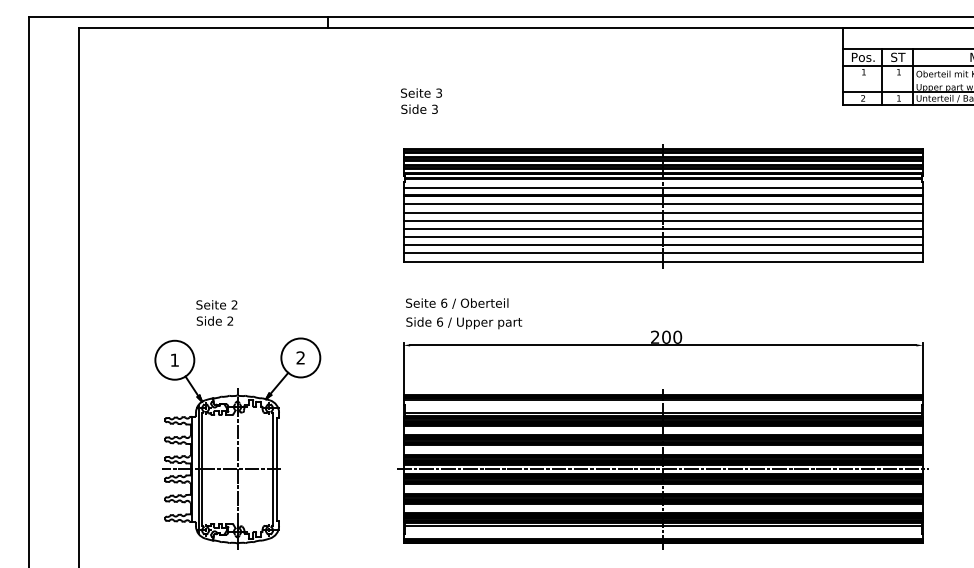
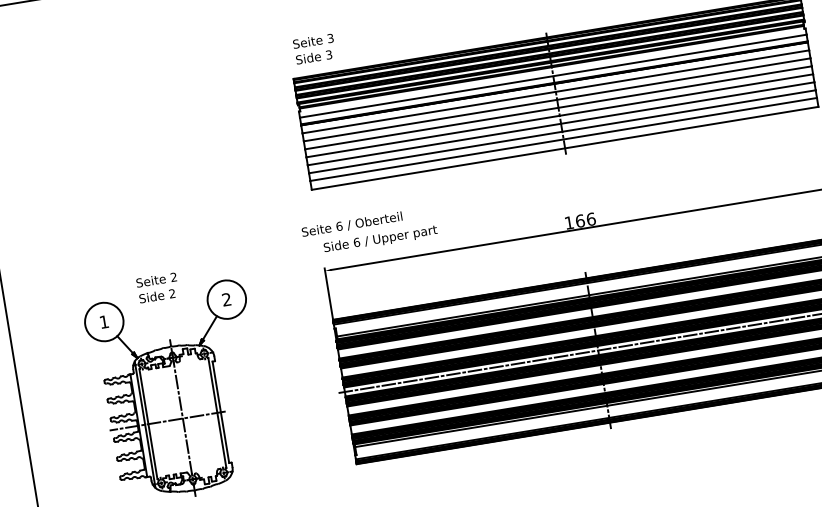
text: (421, 100) -> (314, 48), moved
text: (457, 303) -> (352, 224), moved
text: (216, 312) -> (157, 287), moved
text: (666, 336) -> (580, 220), 200 -> 166

